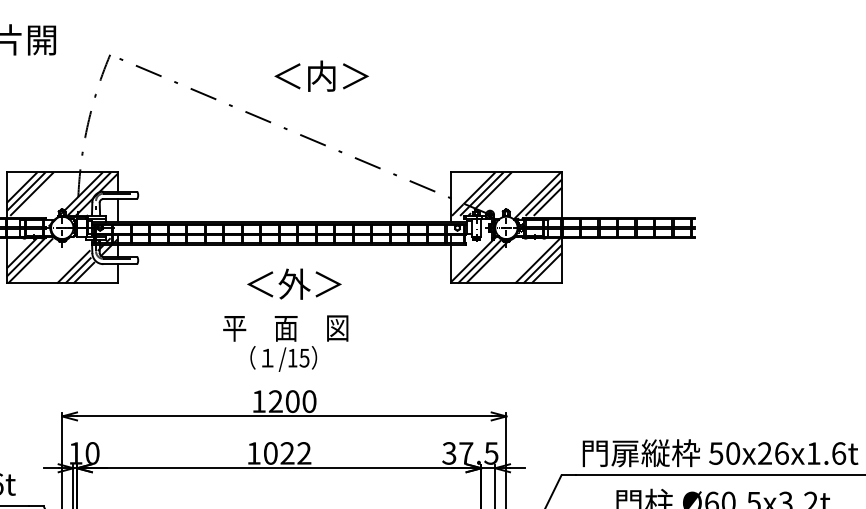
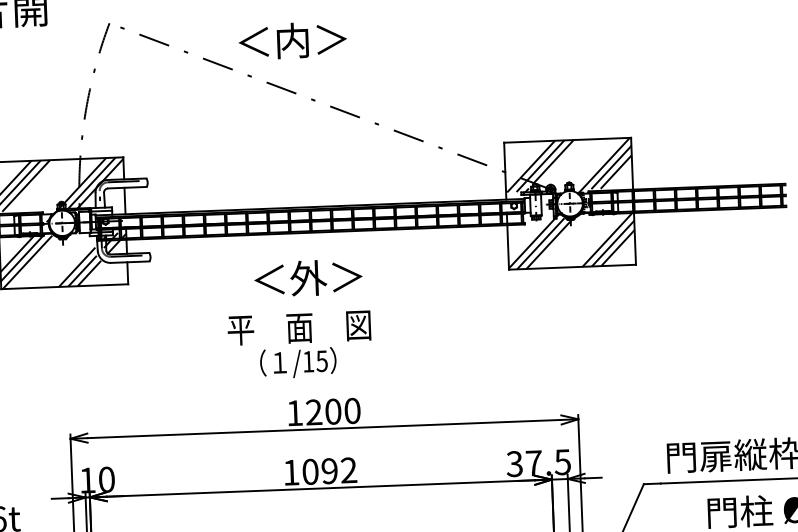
text: (321, 75) -> (292, 39), moved
text: (294, 283) -> (308, 277), moved
text: (285, 343) -> (299, 345), moved
text: (287, 453) -> (329, 471), 1022 -> 1092

